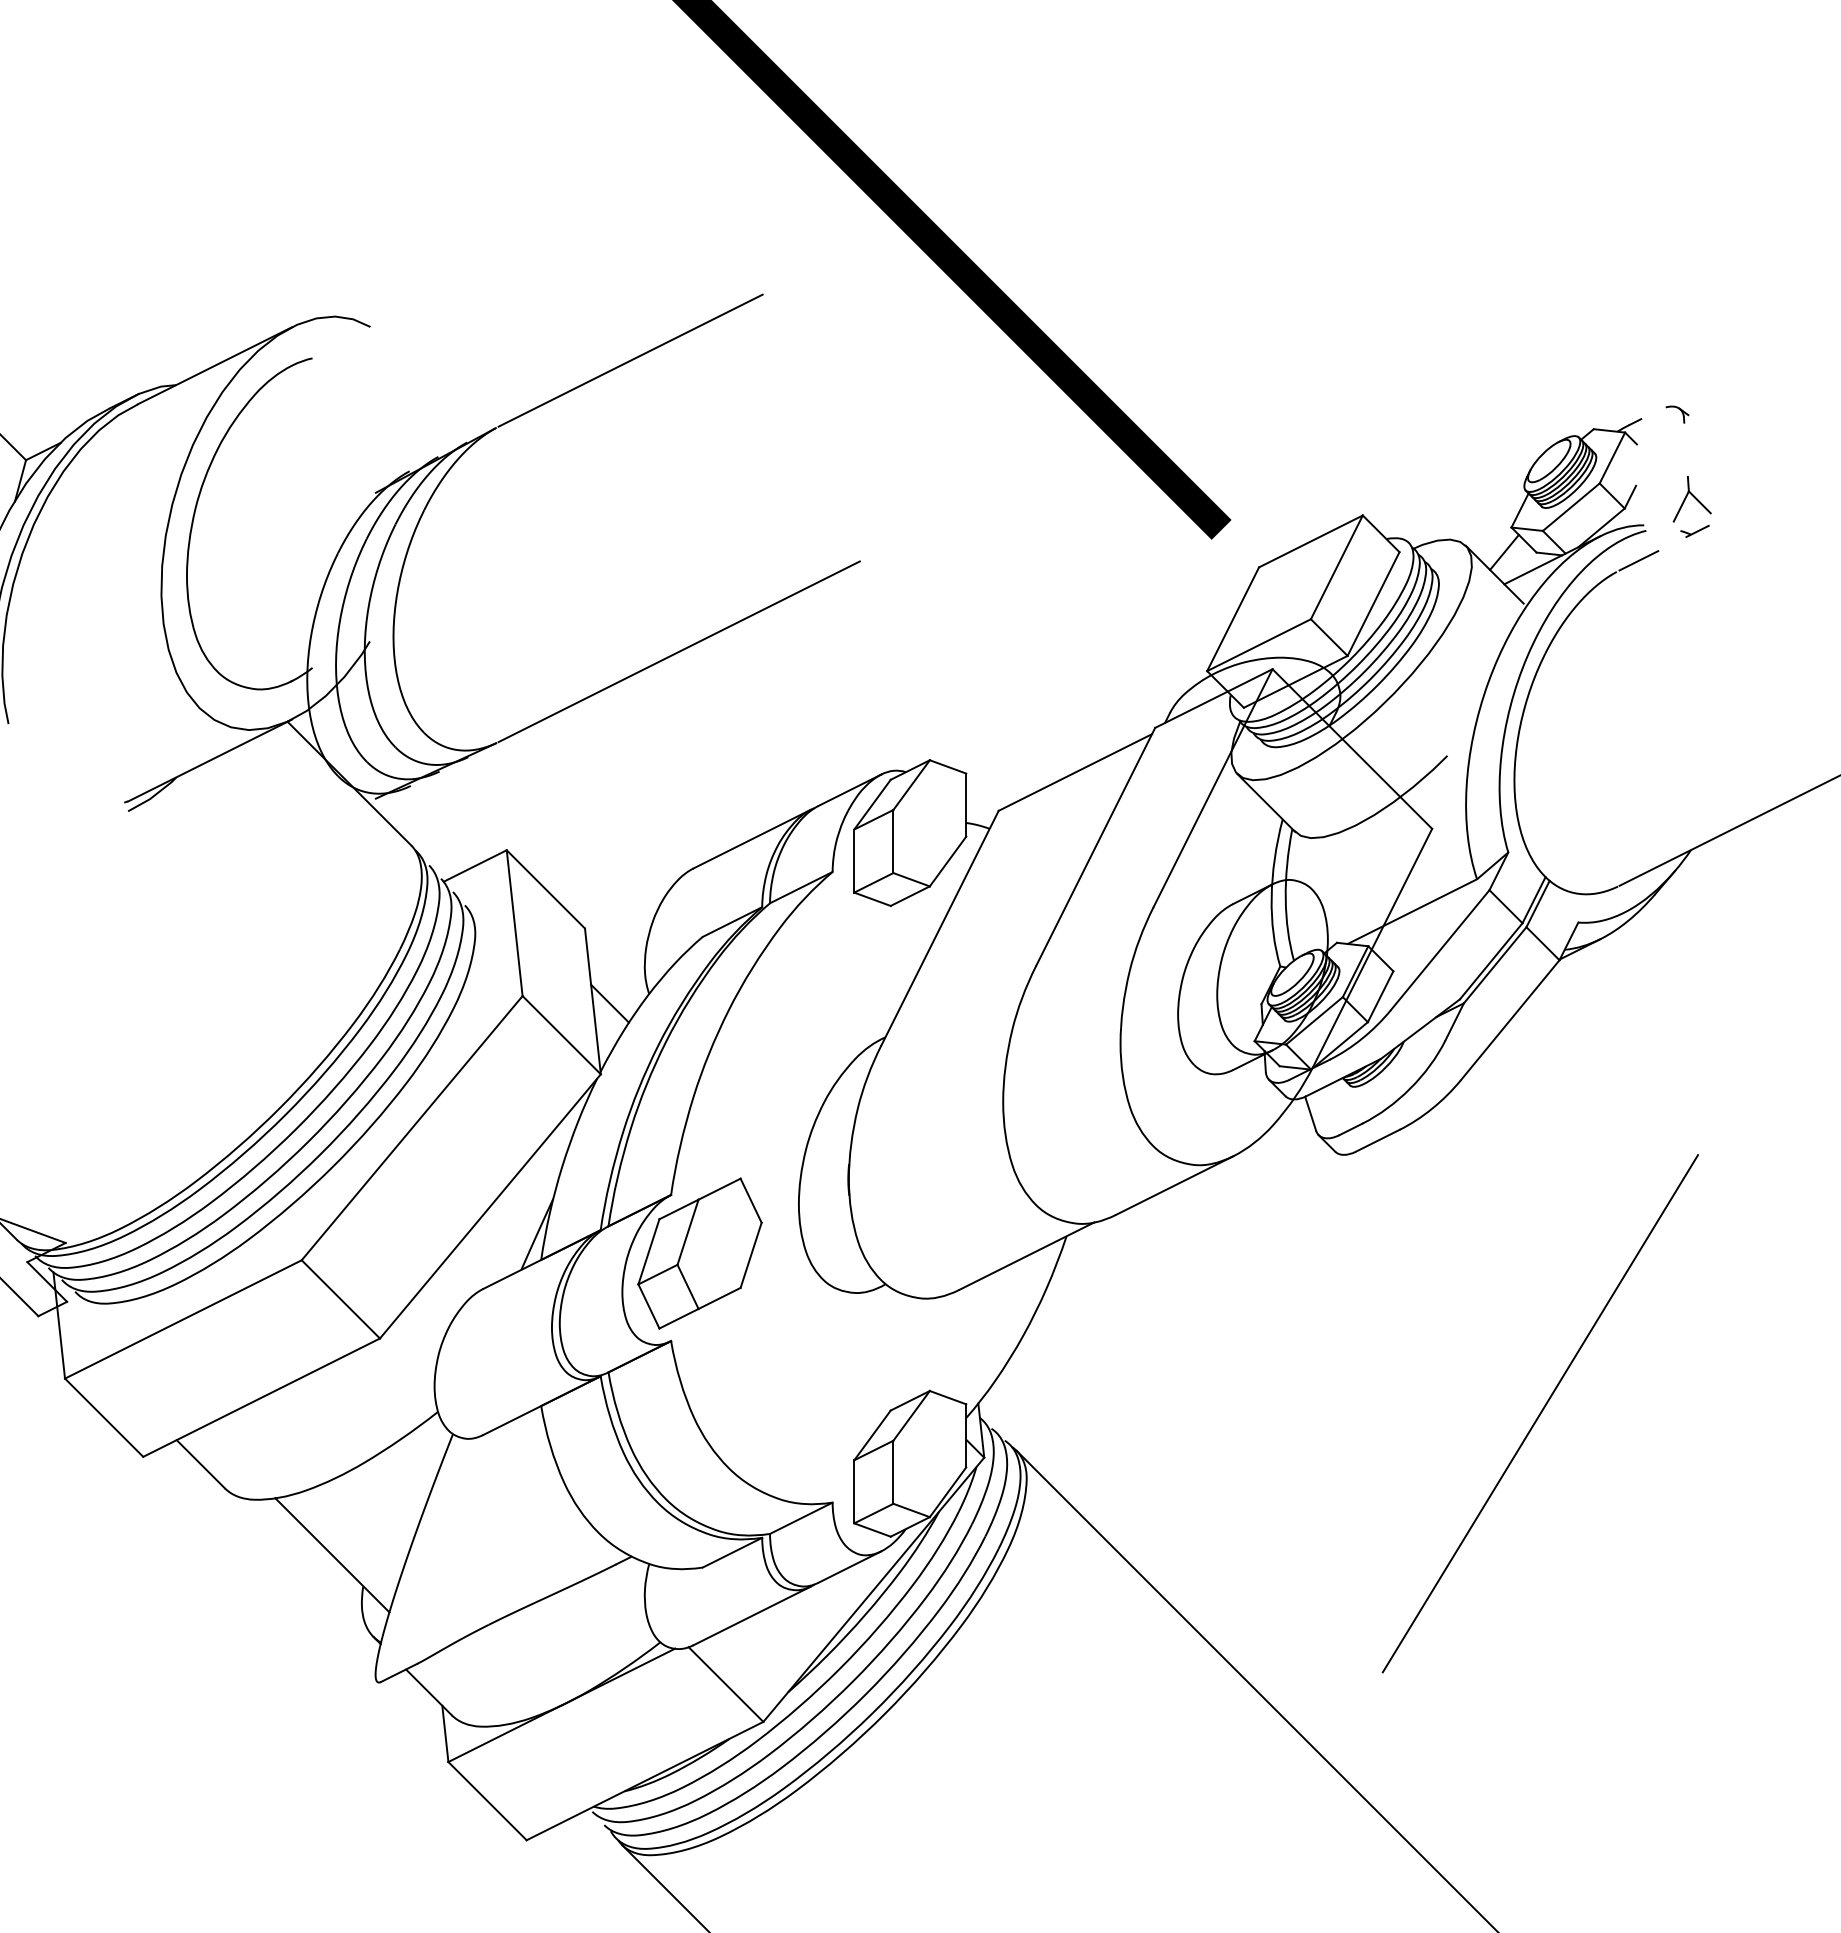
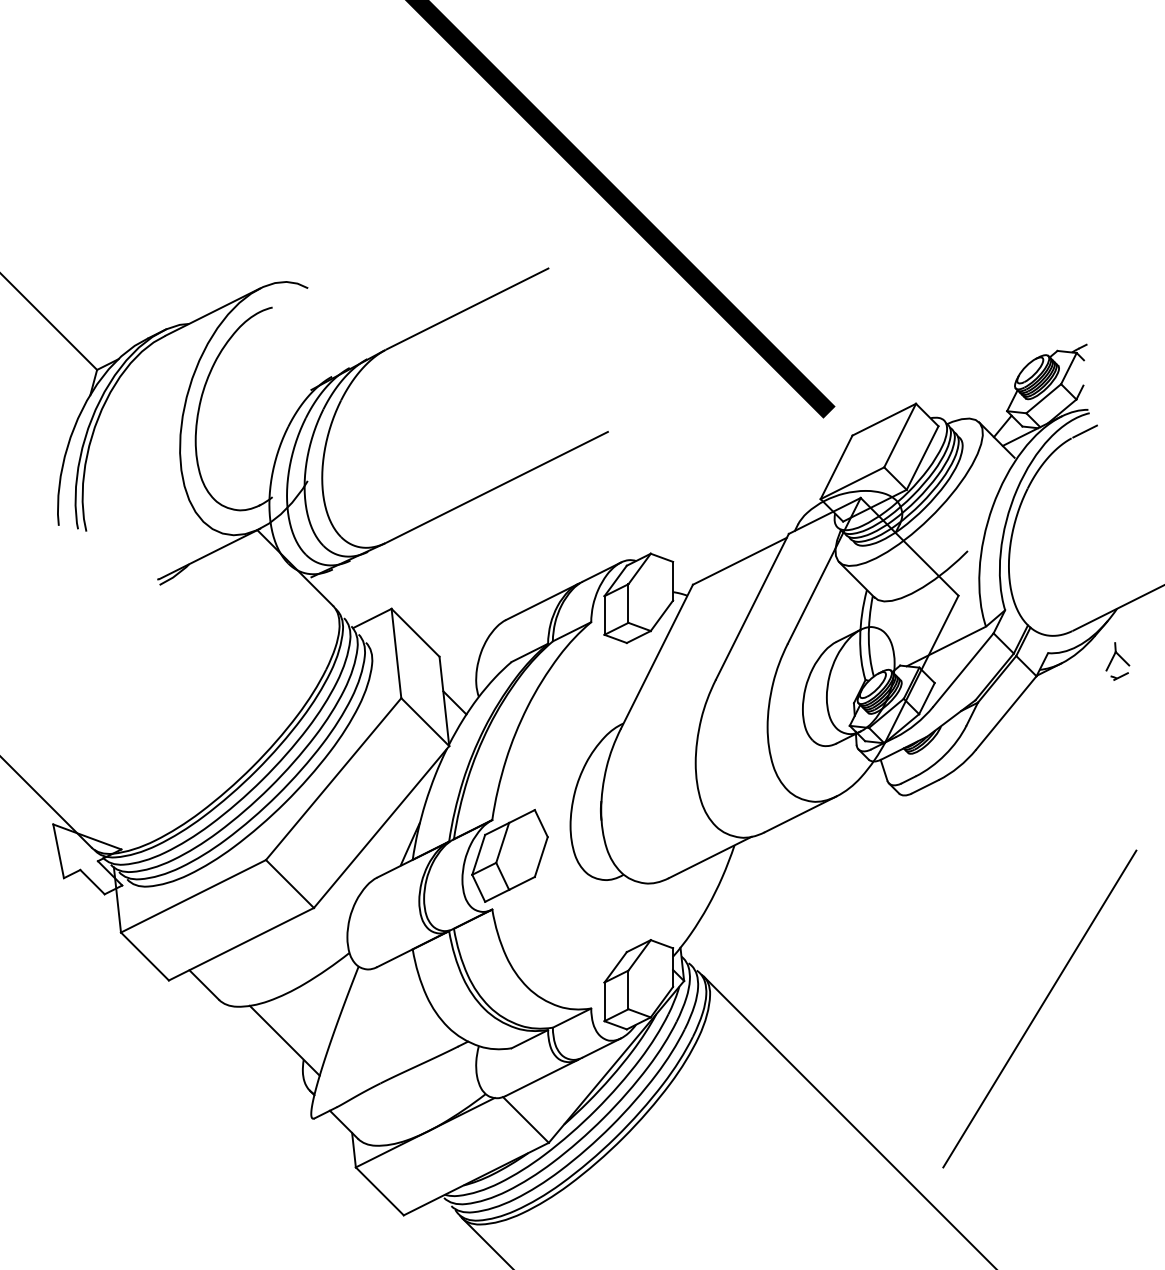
part: (1677, 413) -> (1108, 341), removed
part: (1691, 506) -> (1117, 661), moved
line: (1539, 1412) -> (1039, 1008), moved

